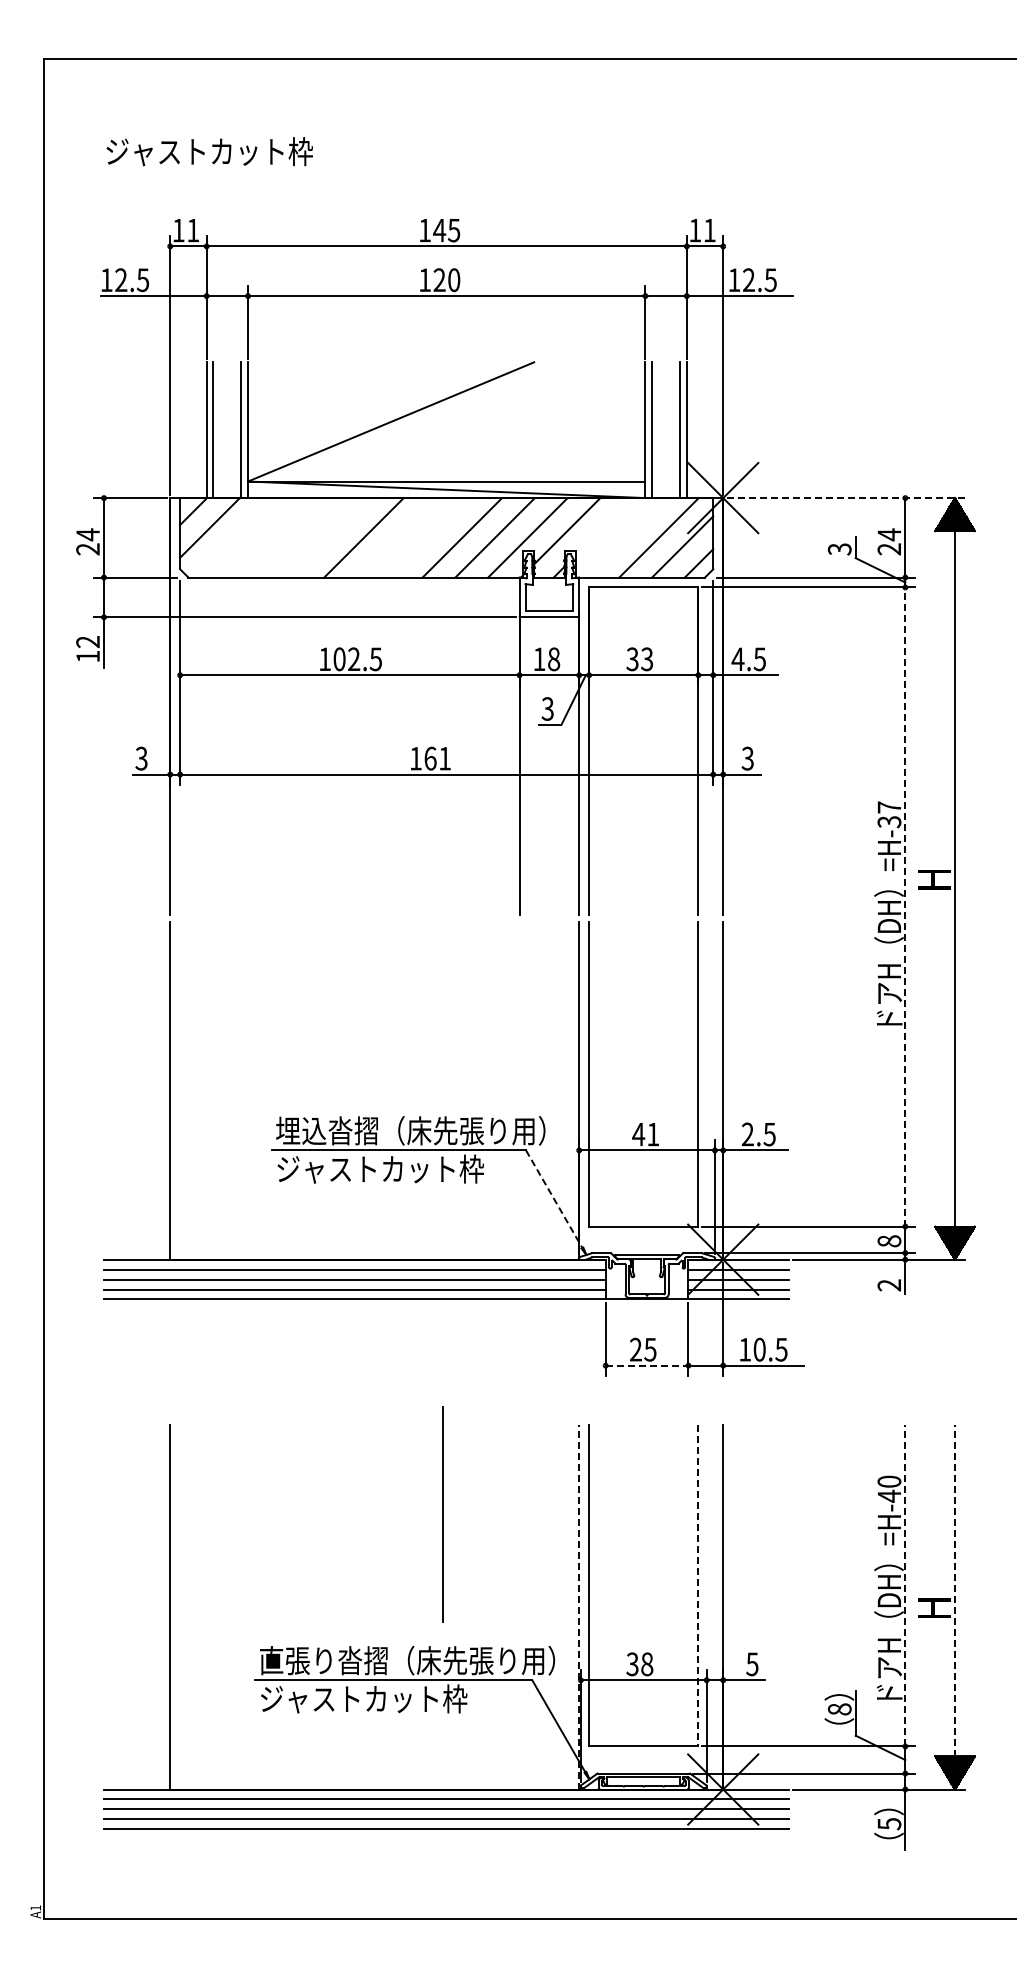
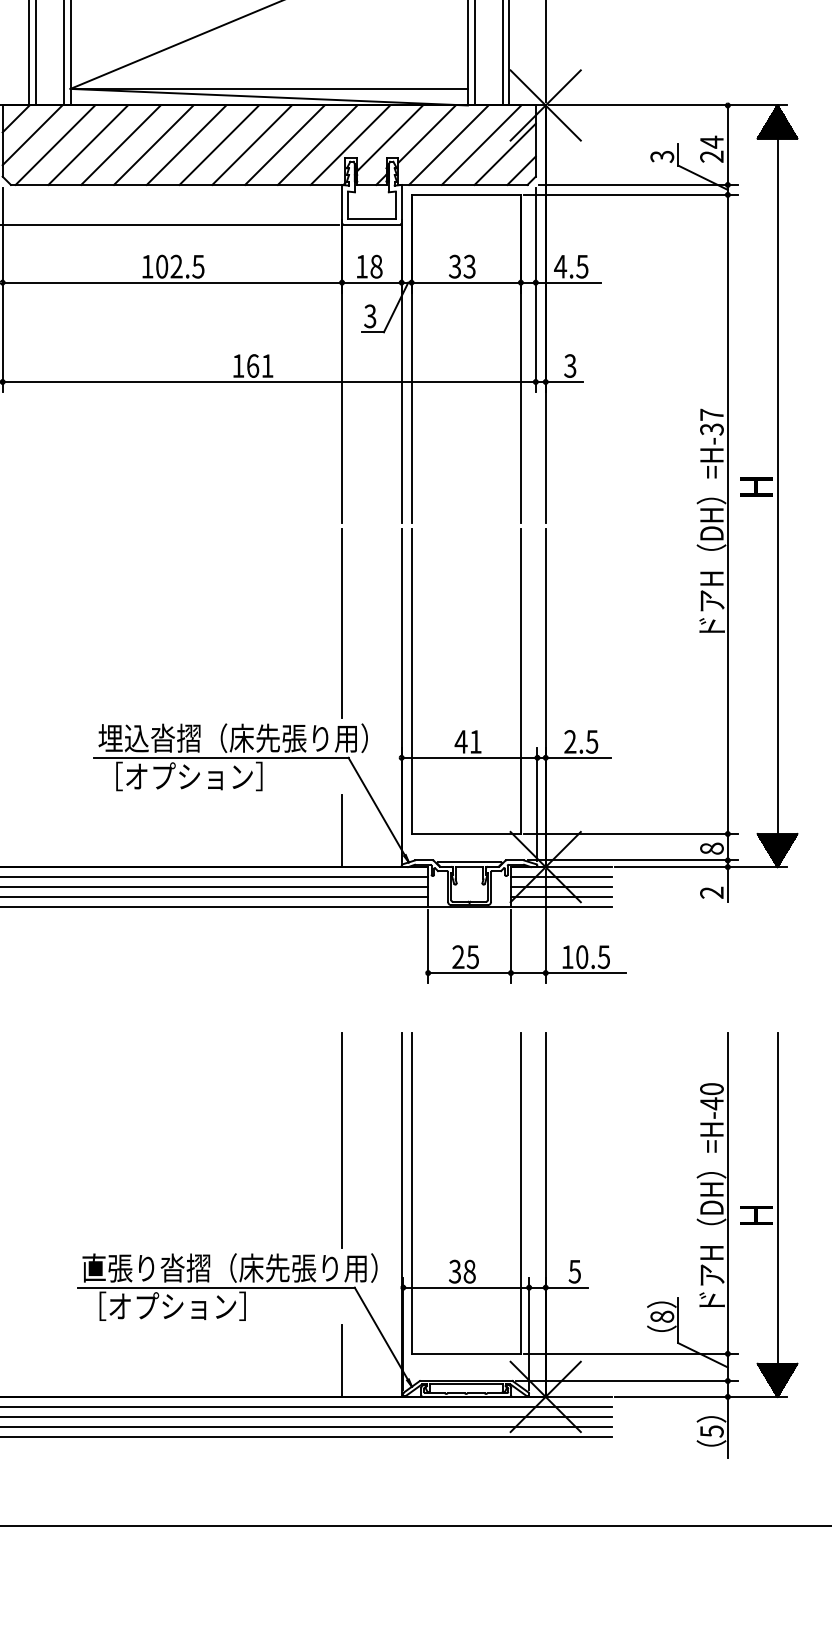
line: (846, 498) -> (669, 105), dashed -> solid
line: (604, 526) -> (427, 133), added
line: (232, 537) -> (55, 144), added
line: (265, 537) -> (88, 144), added
line: (298, 537) -> (121, 144), added
line: (330, 537) -> (153, 144), added
line: (396, 537) -> (219, 144), added
line: (429, 537) -> (252, 144), added
line: (626, 537) -> (449, 144), added
line: (905, 907) -> (728, 514), dashed -> solid
line: (519, 1015) -> (342, 622), added
text: (380, 1168) -> (203, 775), ジャストカット枠 -> ［オプション］
line: (556, 1203) -> (379, 810), dashed -> solid
line: (519, 1223) -> (342, 830), added
line: (647, 1365) -> (470, 972), dashed -> solid
line: (442, 1514) -> (342, 1139), moved
line: (698, 1585) -> (521, 1192), dashed -> solid
line: (905, 1585) -> (728, 1192), dashed -> solid
line: (579, 1606) -> (402, 1213), dashed -> solid
line: (955, 1606) -> (778, 1213), dashed -> solid
text: (364, 1698) -> (187, 1305), ジャストカット枠 -> ［オプション］
line: (519, 1753) -> (342, 1360), added

